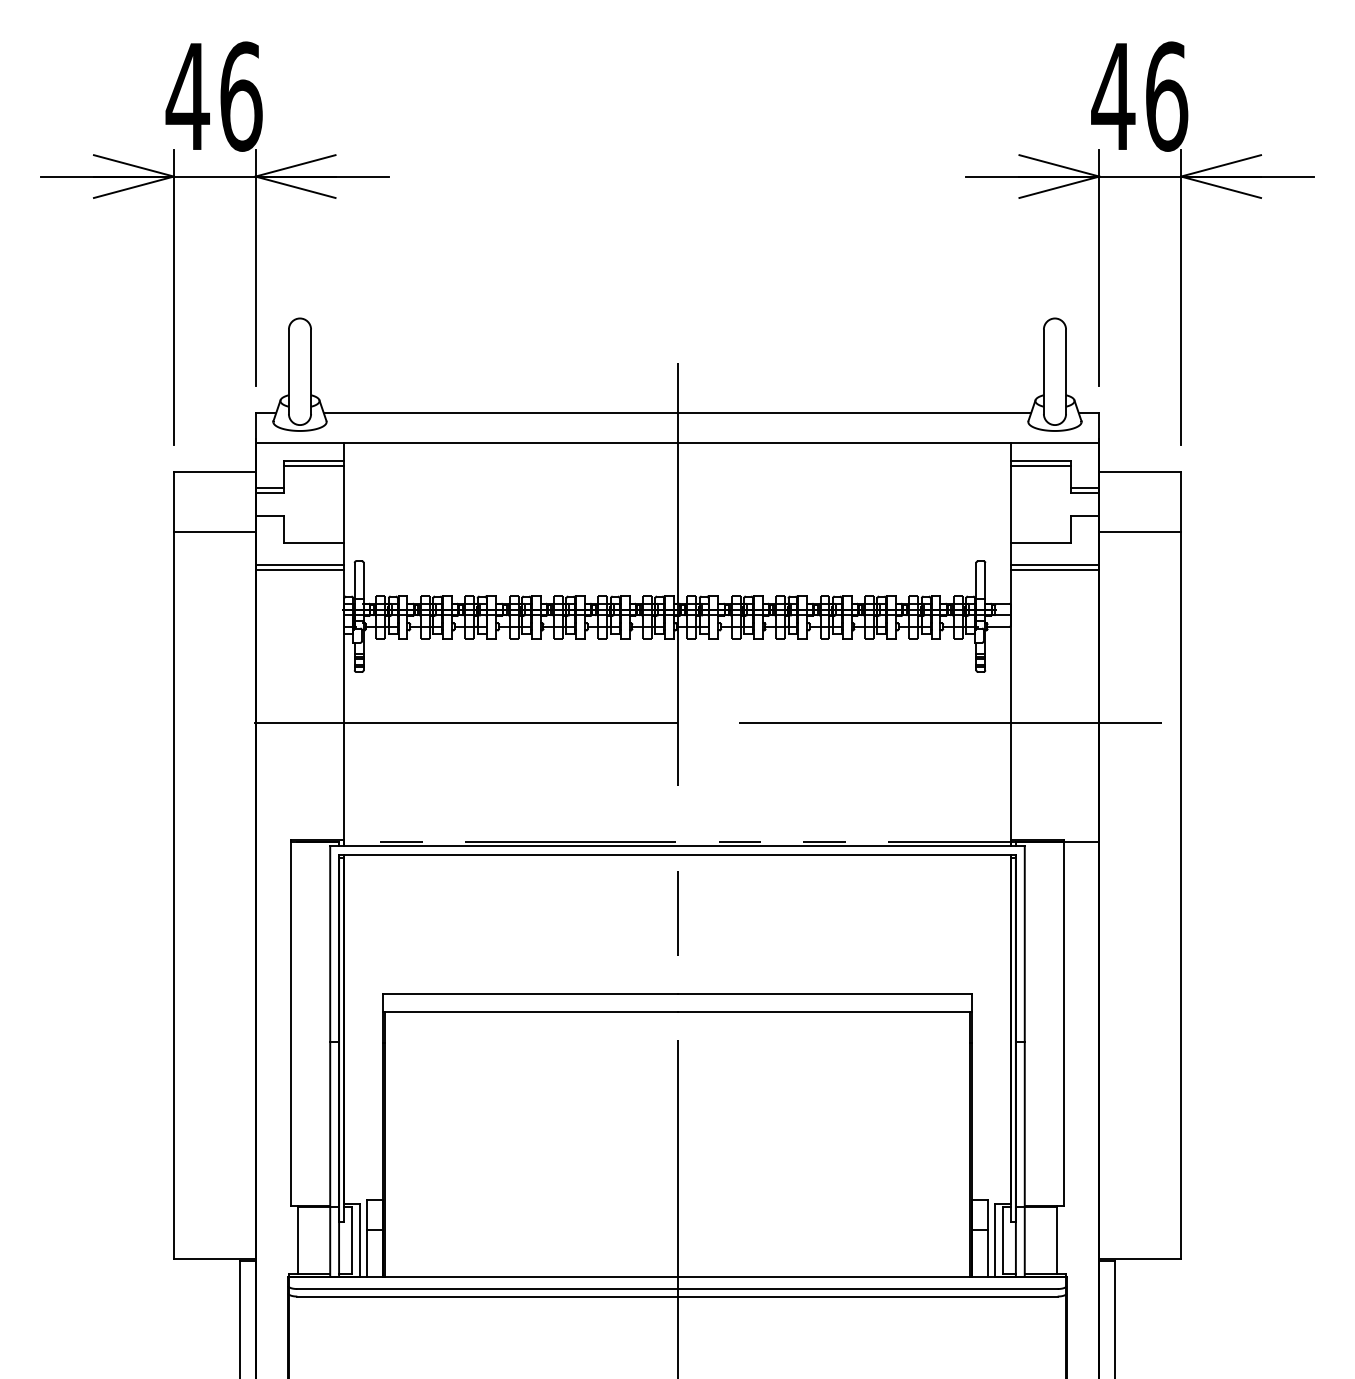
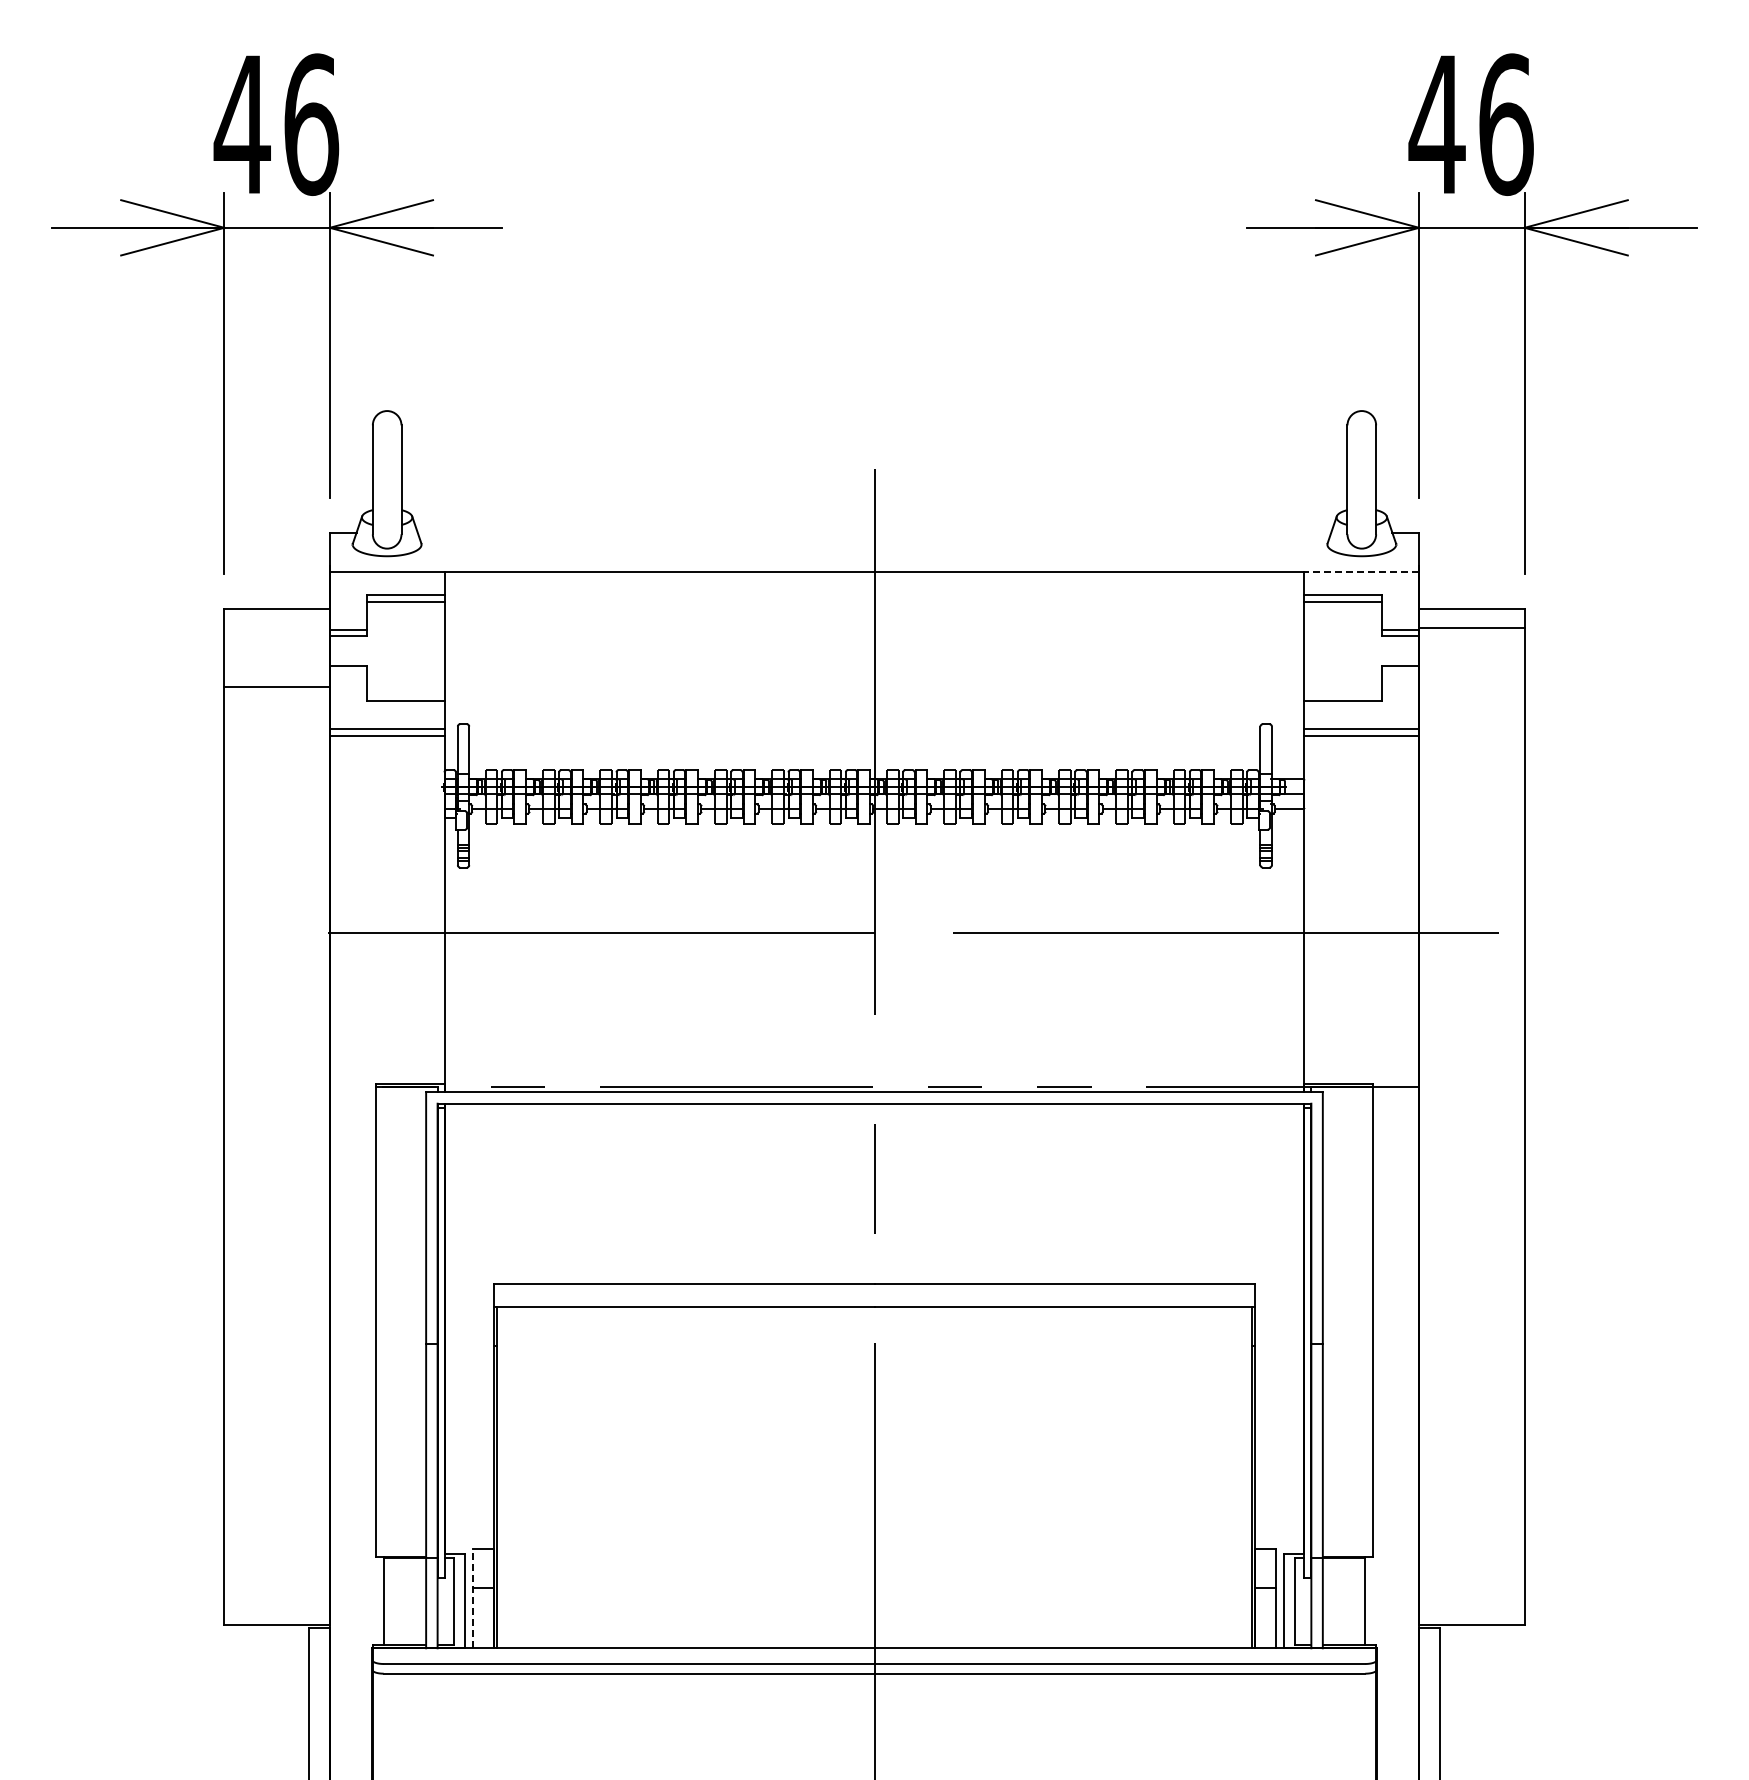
line: (677, 412) -> (874, 532), removed
line: (1054, 442) -> (1361, 571), solid -> dashed
line: (1139, 532) -> (1471, 628), moved
line: (366, 1238) -> (473, 1598), solid -> dashed

